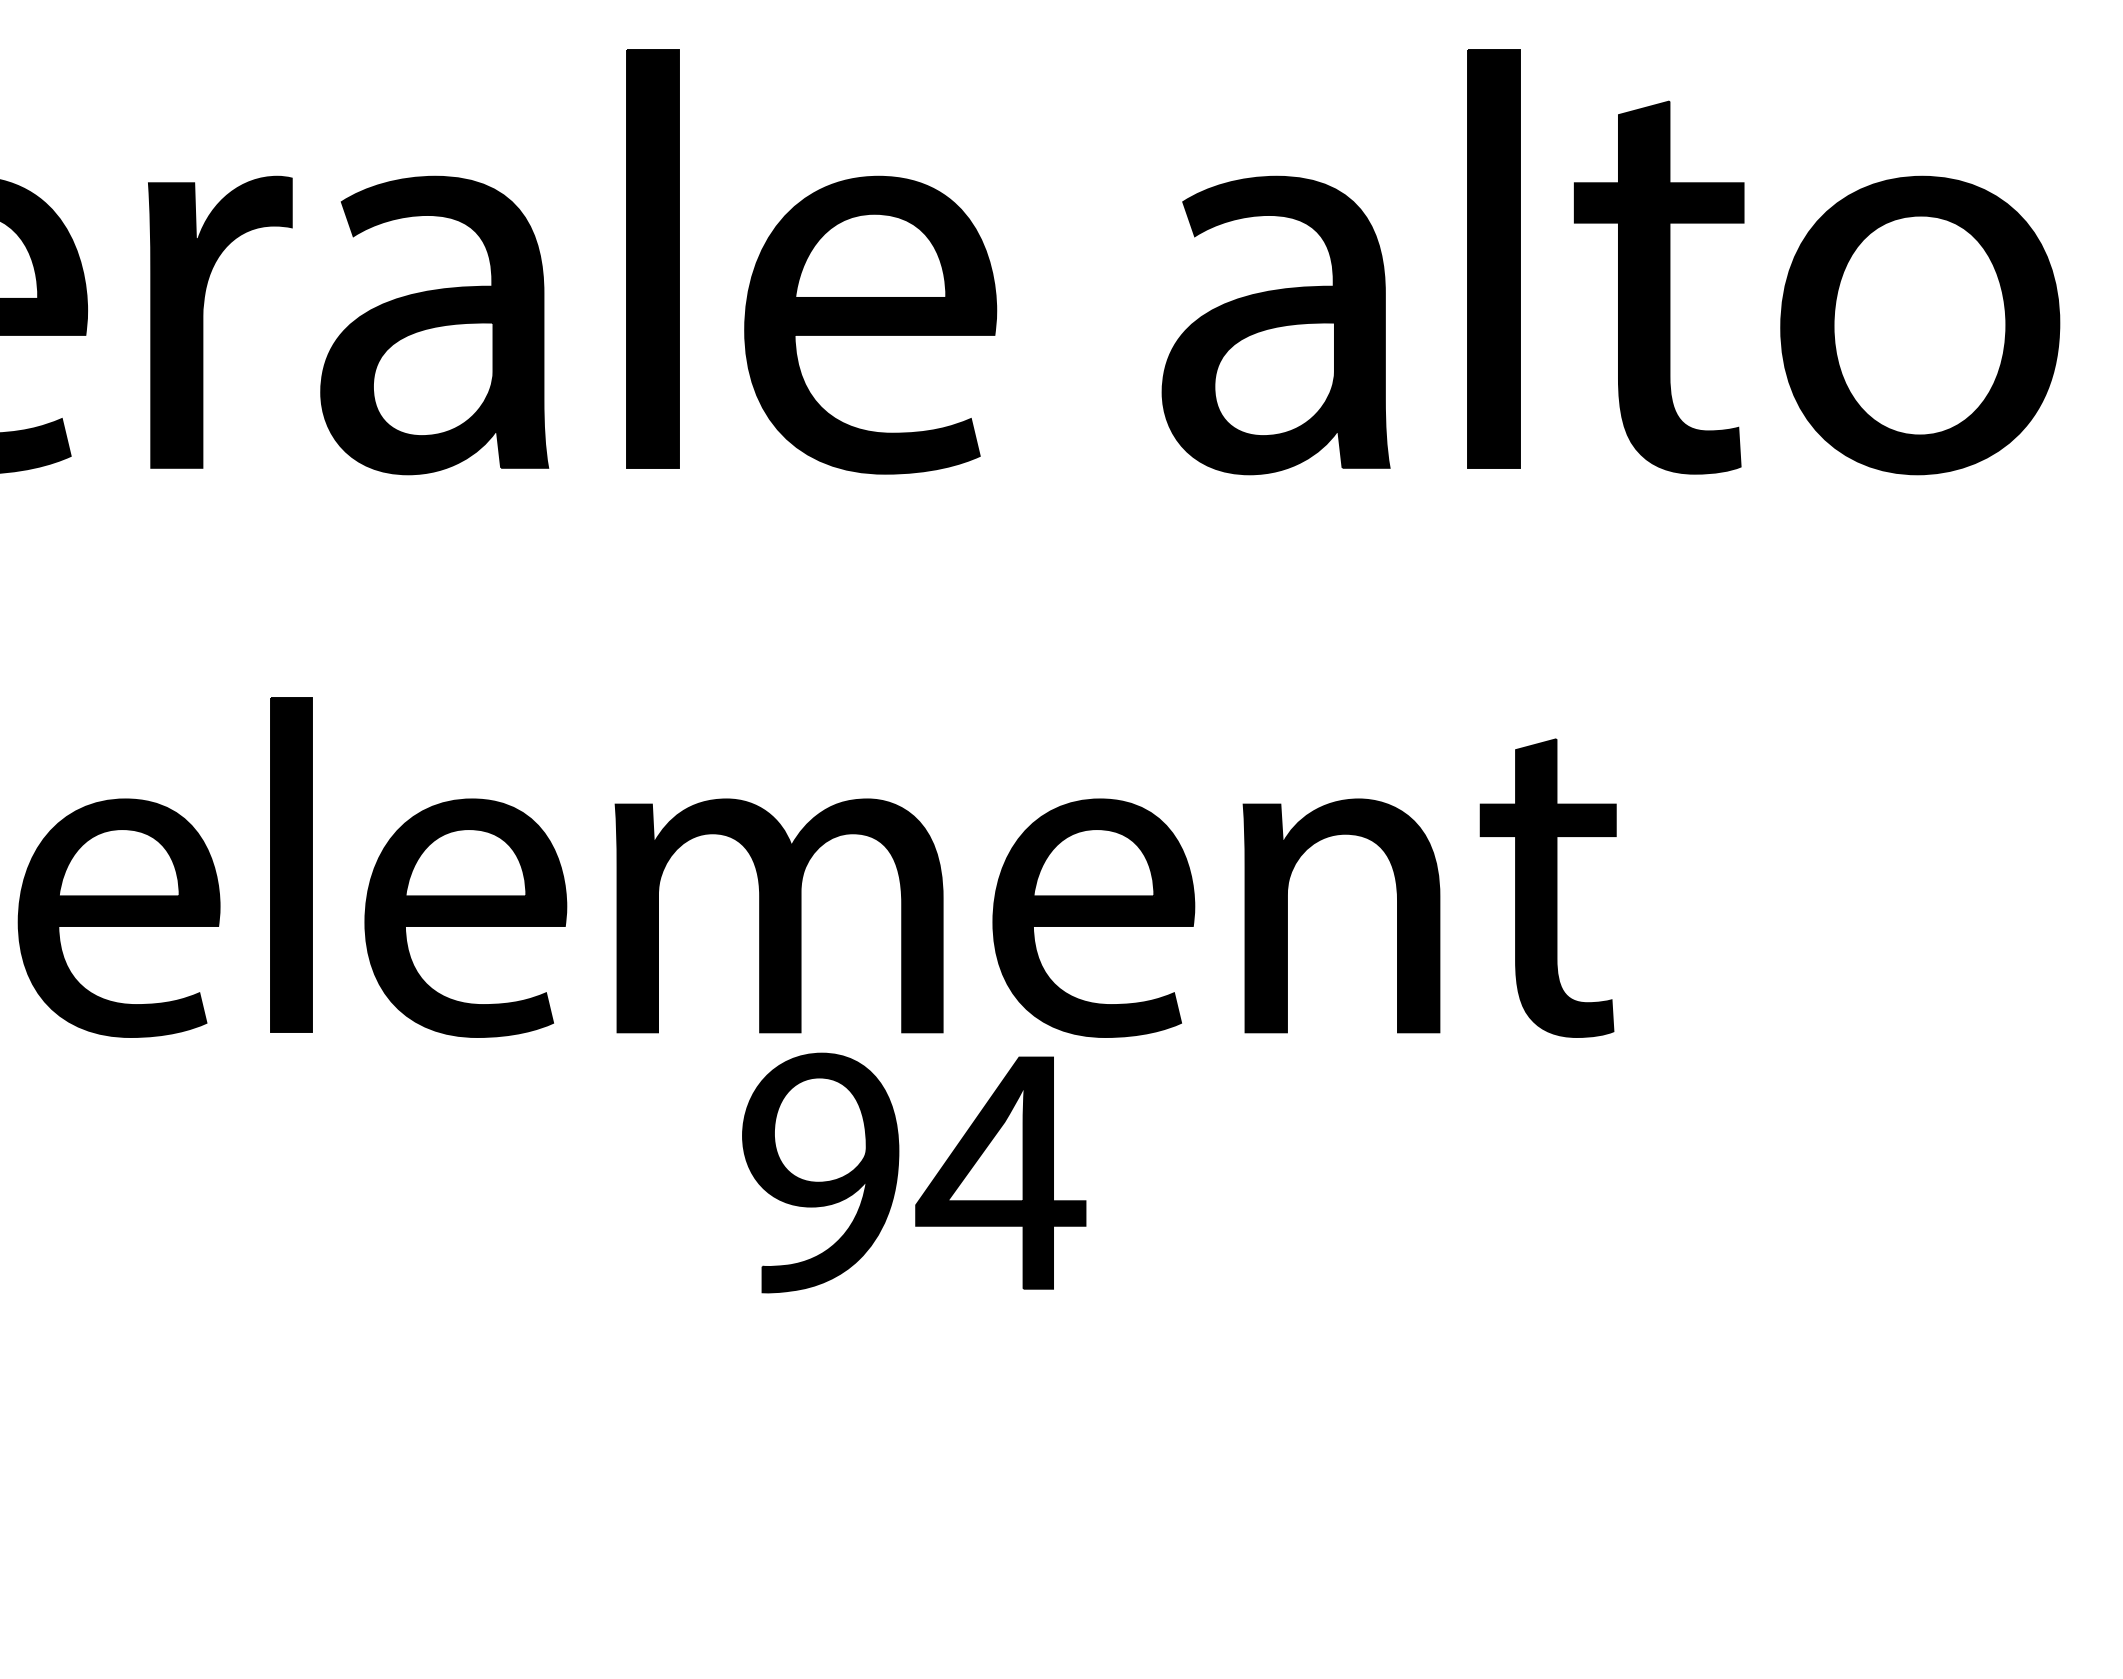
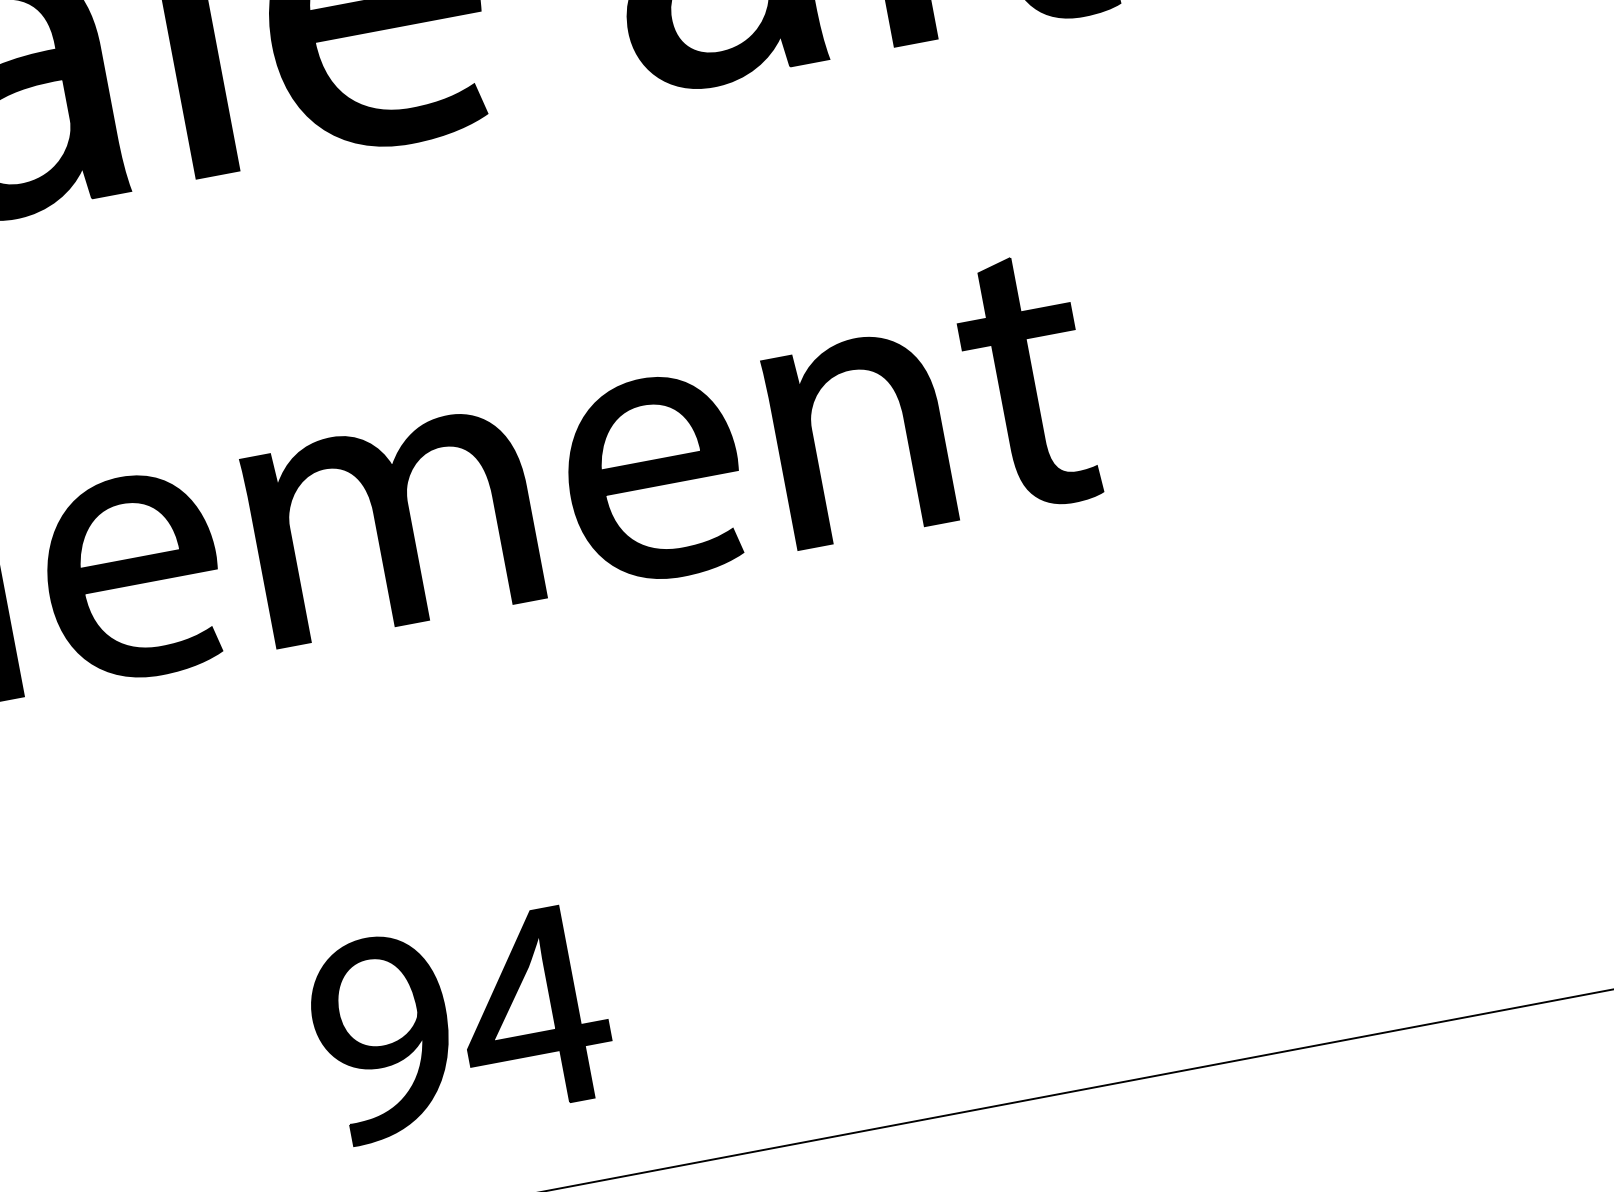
part: (898, 1172) -> (448, 1025), moved

